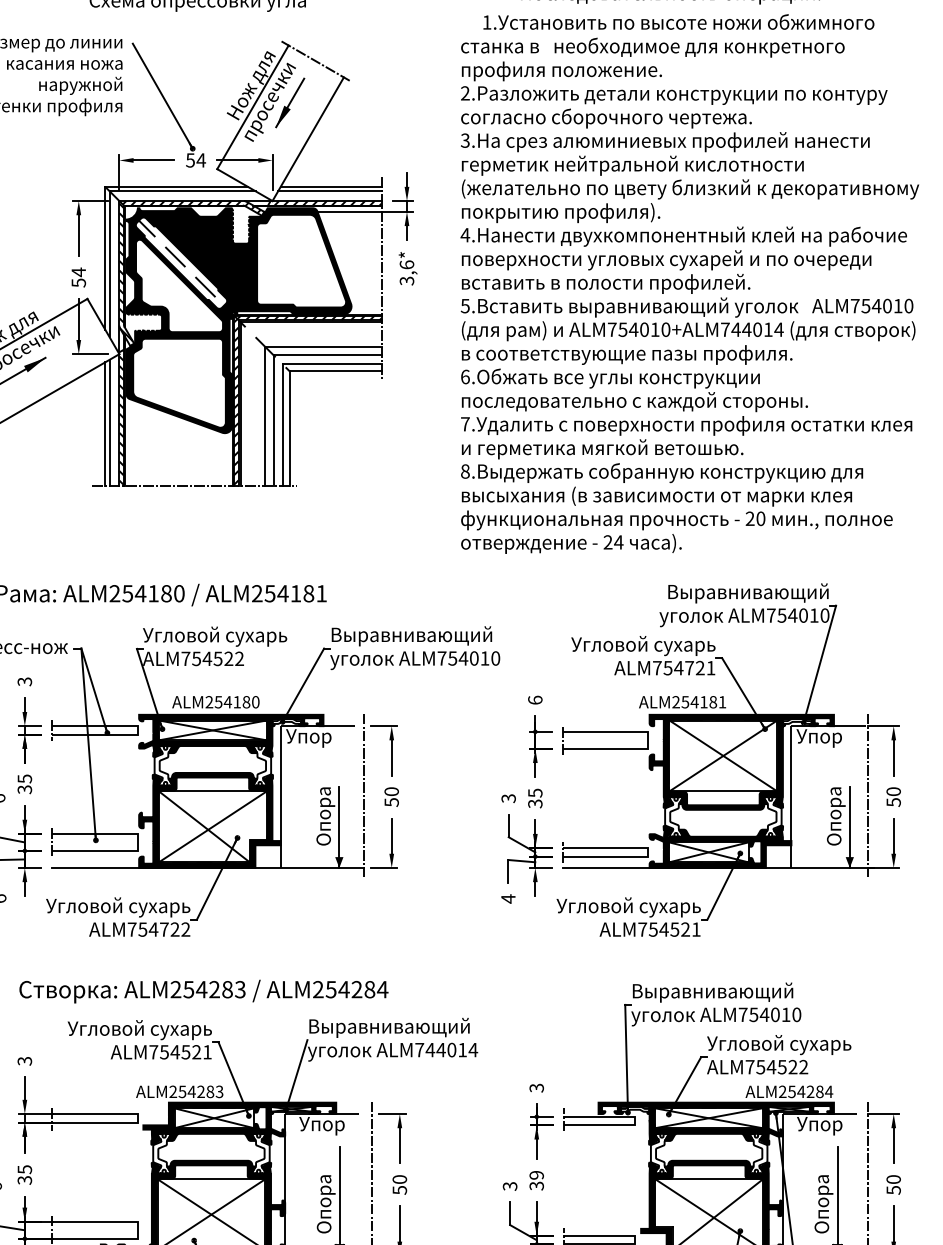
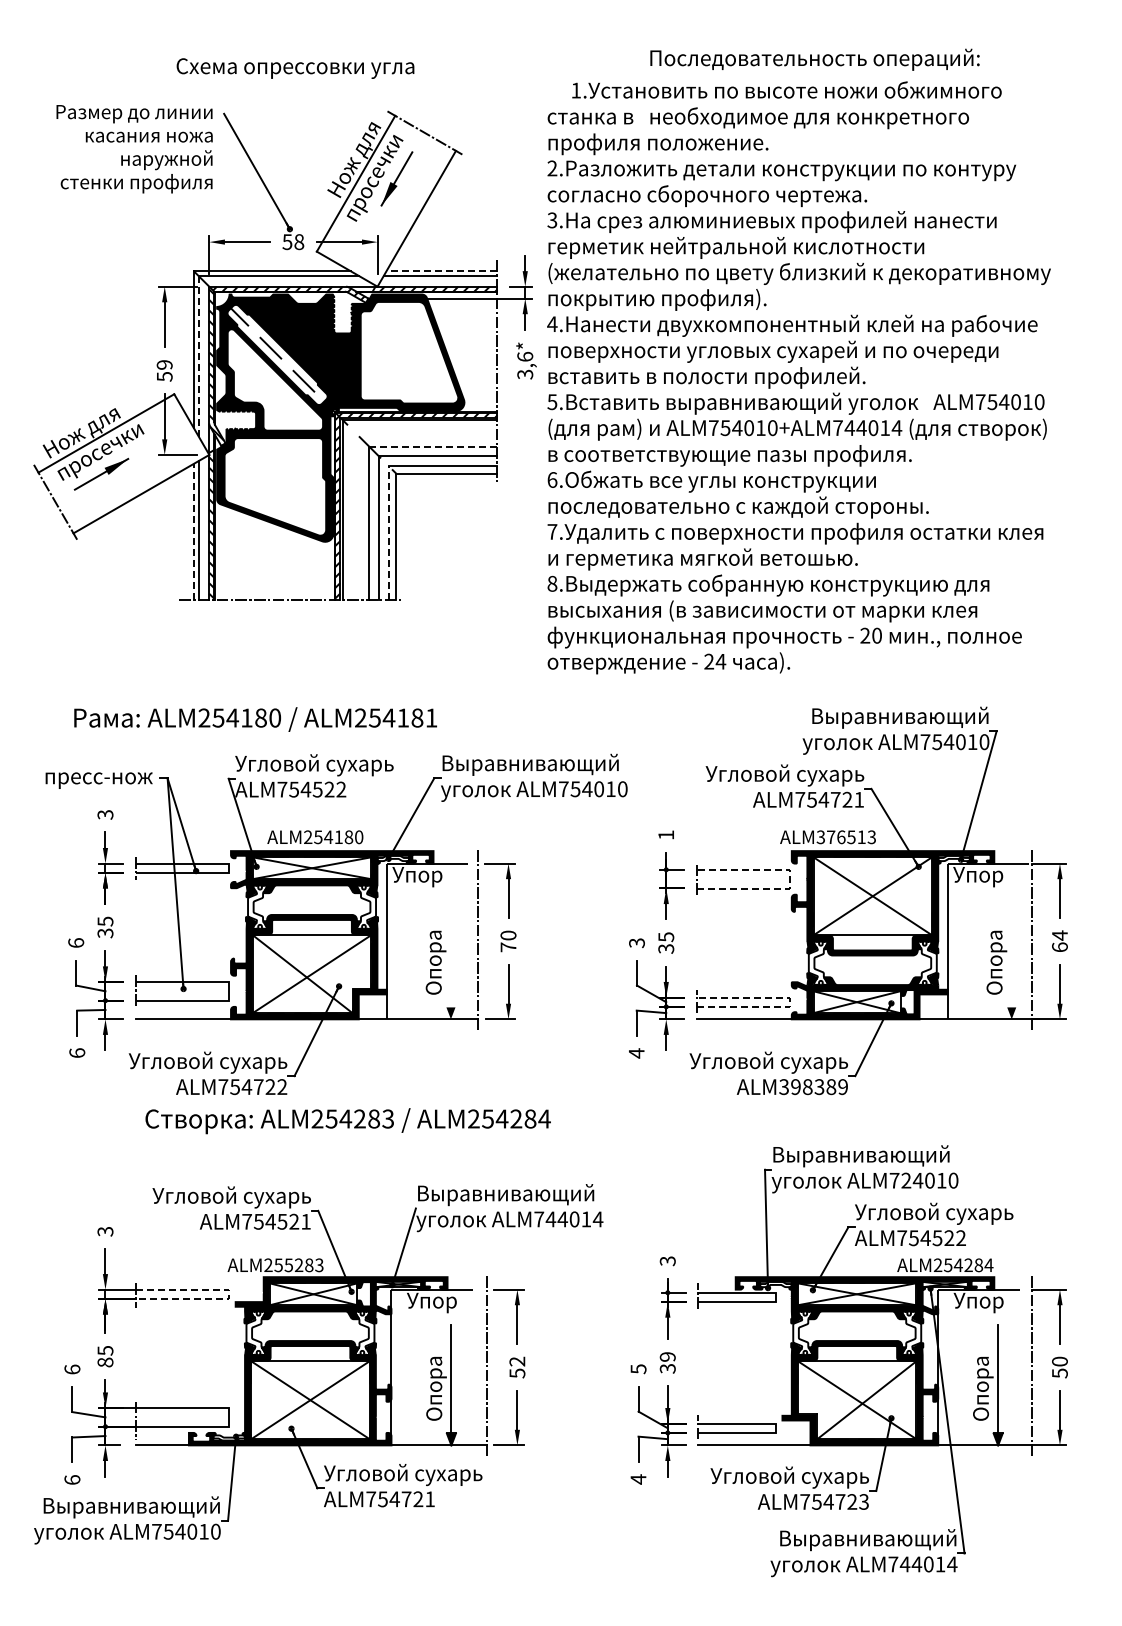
text: (201, 160) -> (299, 242), 54 -> 58
line: (330, 187) -> (441, 271), solid -> dashed
line: (109, 263) -> (198, 355), solid -> dashed
text: (78, 271) -> (164, 364), 54 -> 59
text: (689, 283) -> (798, 377), moved
line: (322, 346) -> (432, 446), solid -> dashed
line: (104, 423) -> (193, 531), solid -> dashed
line: (282, 424) -> (388, 532), solid -> dashed
text: (535, 699) -> (666, 834), 6 -> 1
text: (698, 702) -> (845, 837), ALM254181 -> ALM376513
line: (648, 739) -> (790, 878), solid -> dashed
text: (893, 797) -> (1059, 941), 50 -> 64
text: (391, 802) -> (508, 947), 50 -> 70
line: (338, 827) -> (450, 974), removed
line: (849, 827) -> (1011, 974), removed
line: (648, 852) -> (790, 1002), solid -> dashed
text: (669, 930) -> (813, 1087), ALM754521 -> ALM398389
text: (203, 991) -> (347, 1121), moved
text: (754, 1014) -> (906, 1180), ALM754010 -> ALM724010
text: (191, 1092) -> (288, 1265), ALM254283 -> ALM255283
line: (137, 1118) -> (229, 1294), solid -> dashed
text: (399, 1179) -> (517, 1361), 50 -> 52
text: (24, 1180) -> (105, 1362), 35 -> 85
text: (509, 1185) -> (637, 1368), 3 -> 5

